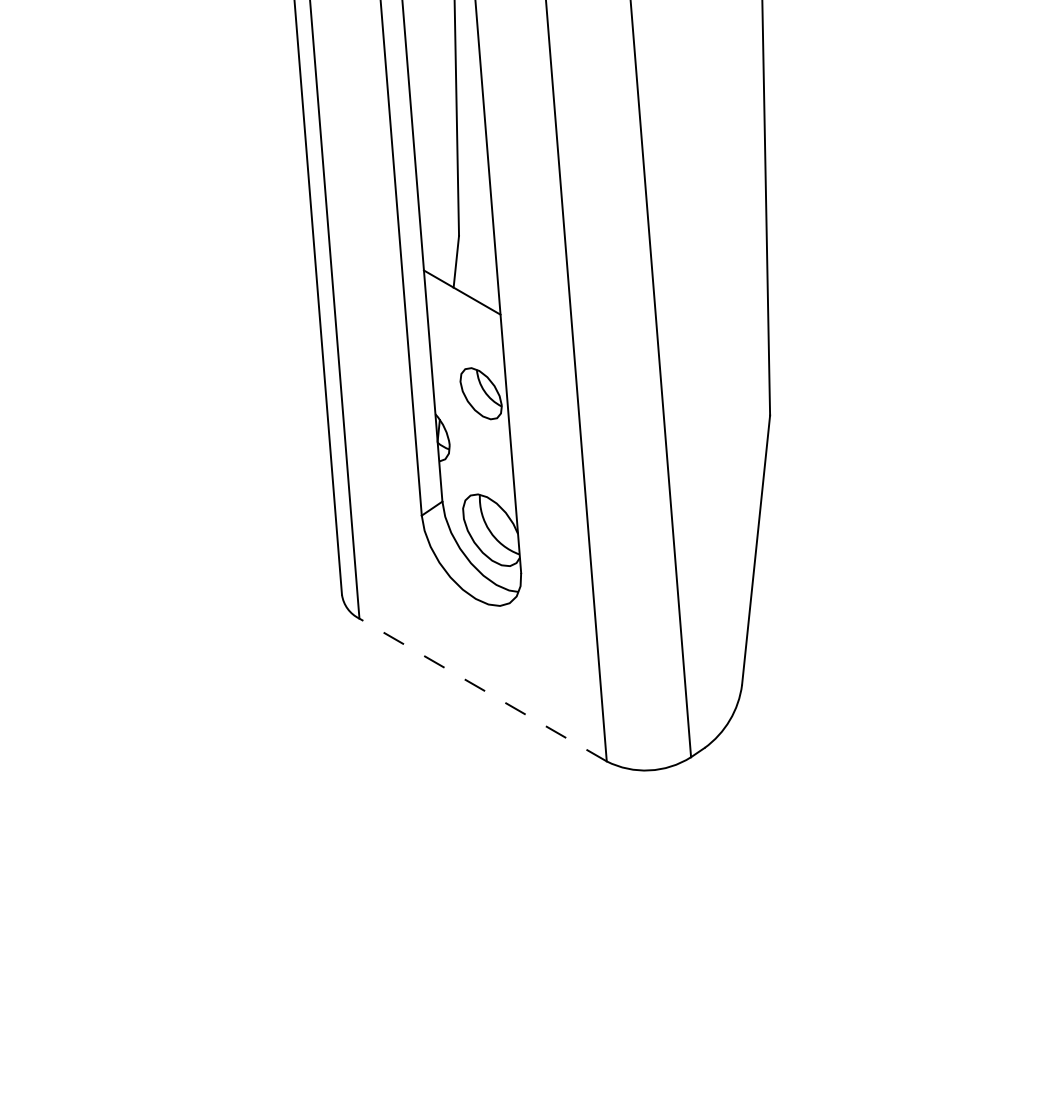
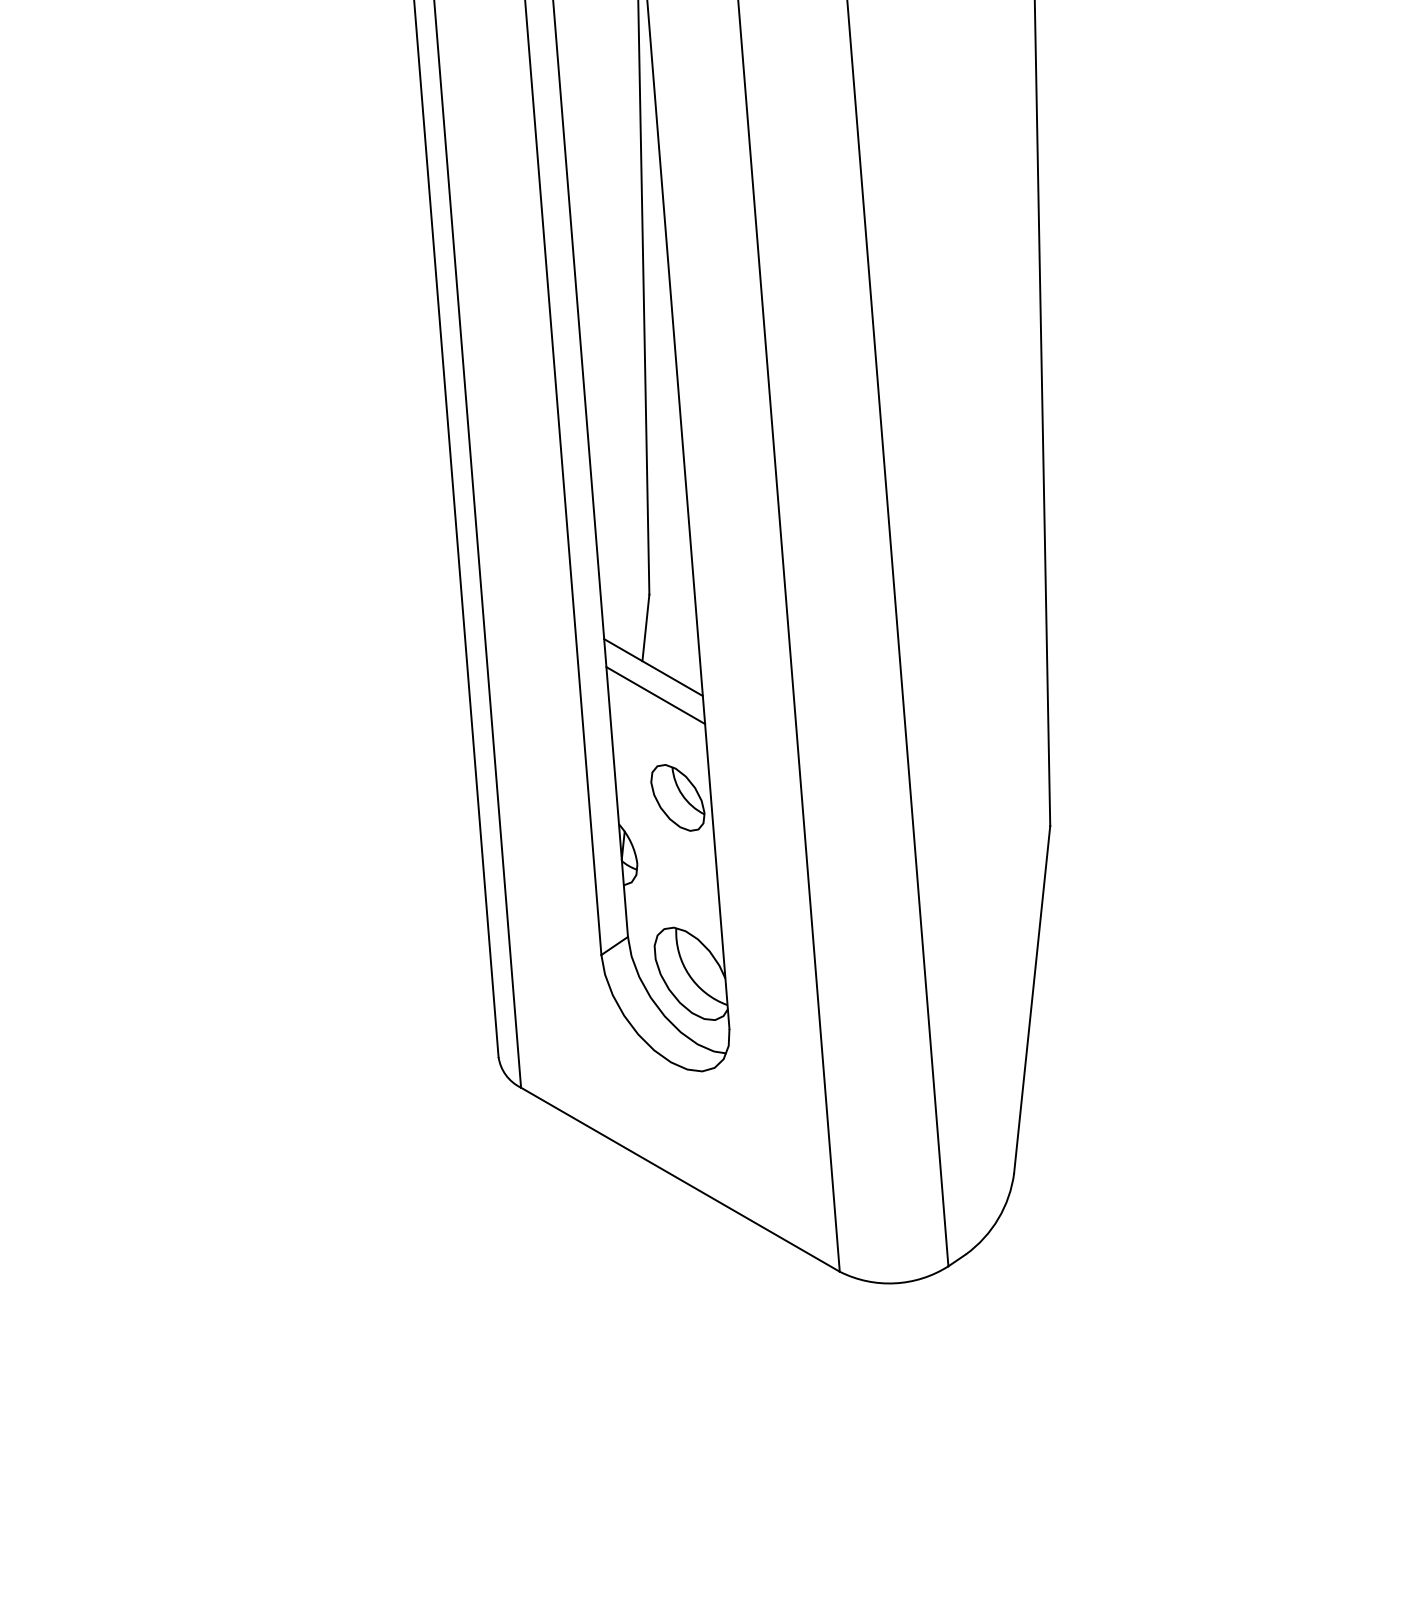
line: (463, 314) -> (655, 695), added
line: (482, 689) -> (679, 1179), dashed -> solid

